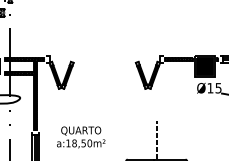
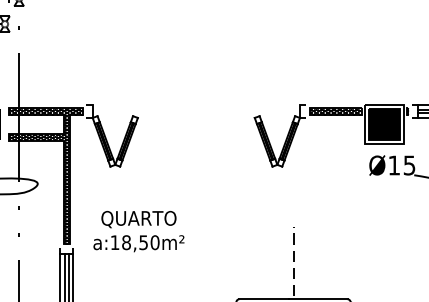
text: (81, 137) -> (139, 231), moved

